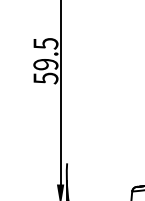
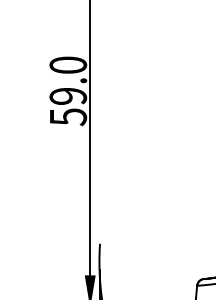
text: (45, 43) -> (67, 64), 59.5 -> 59.0

